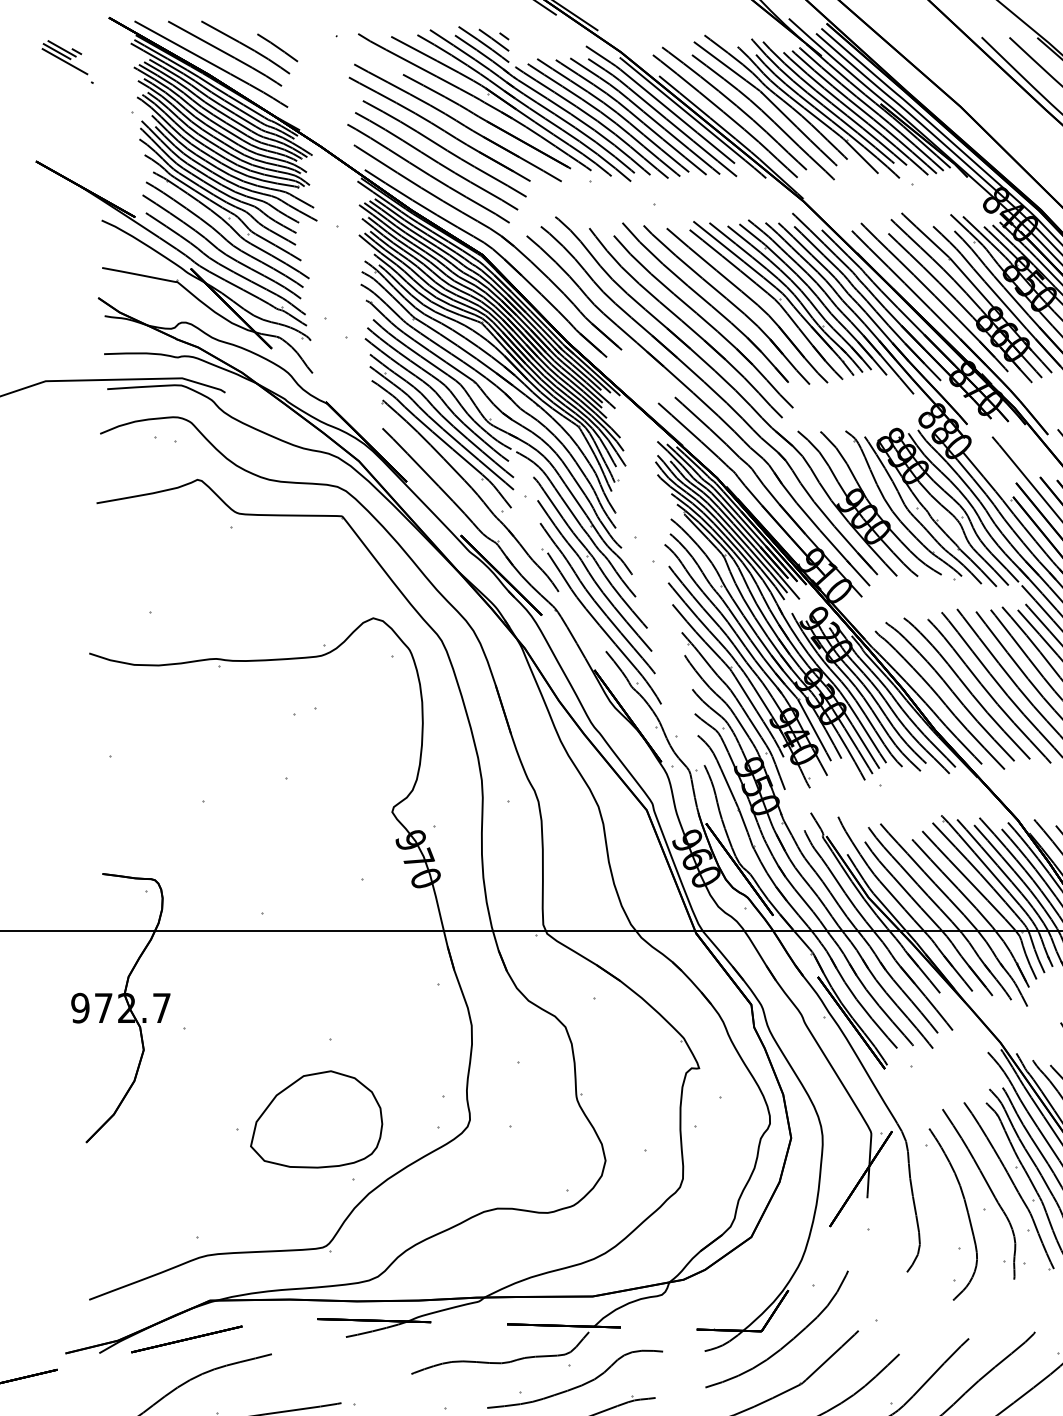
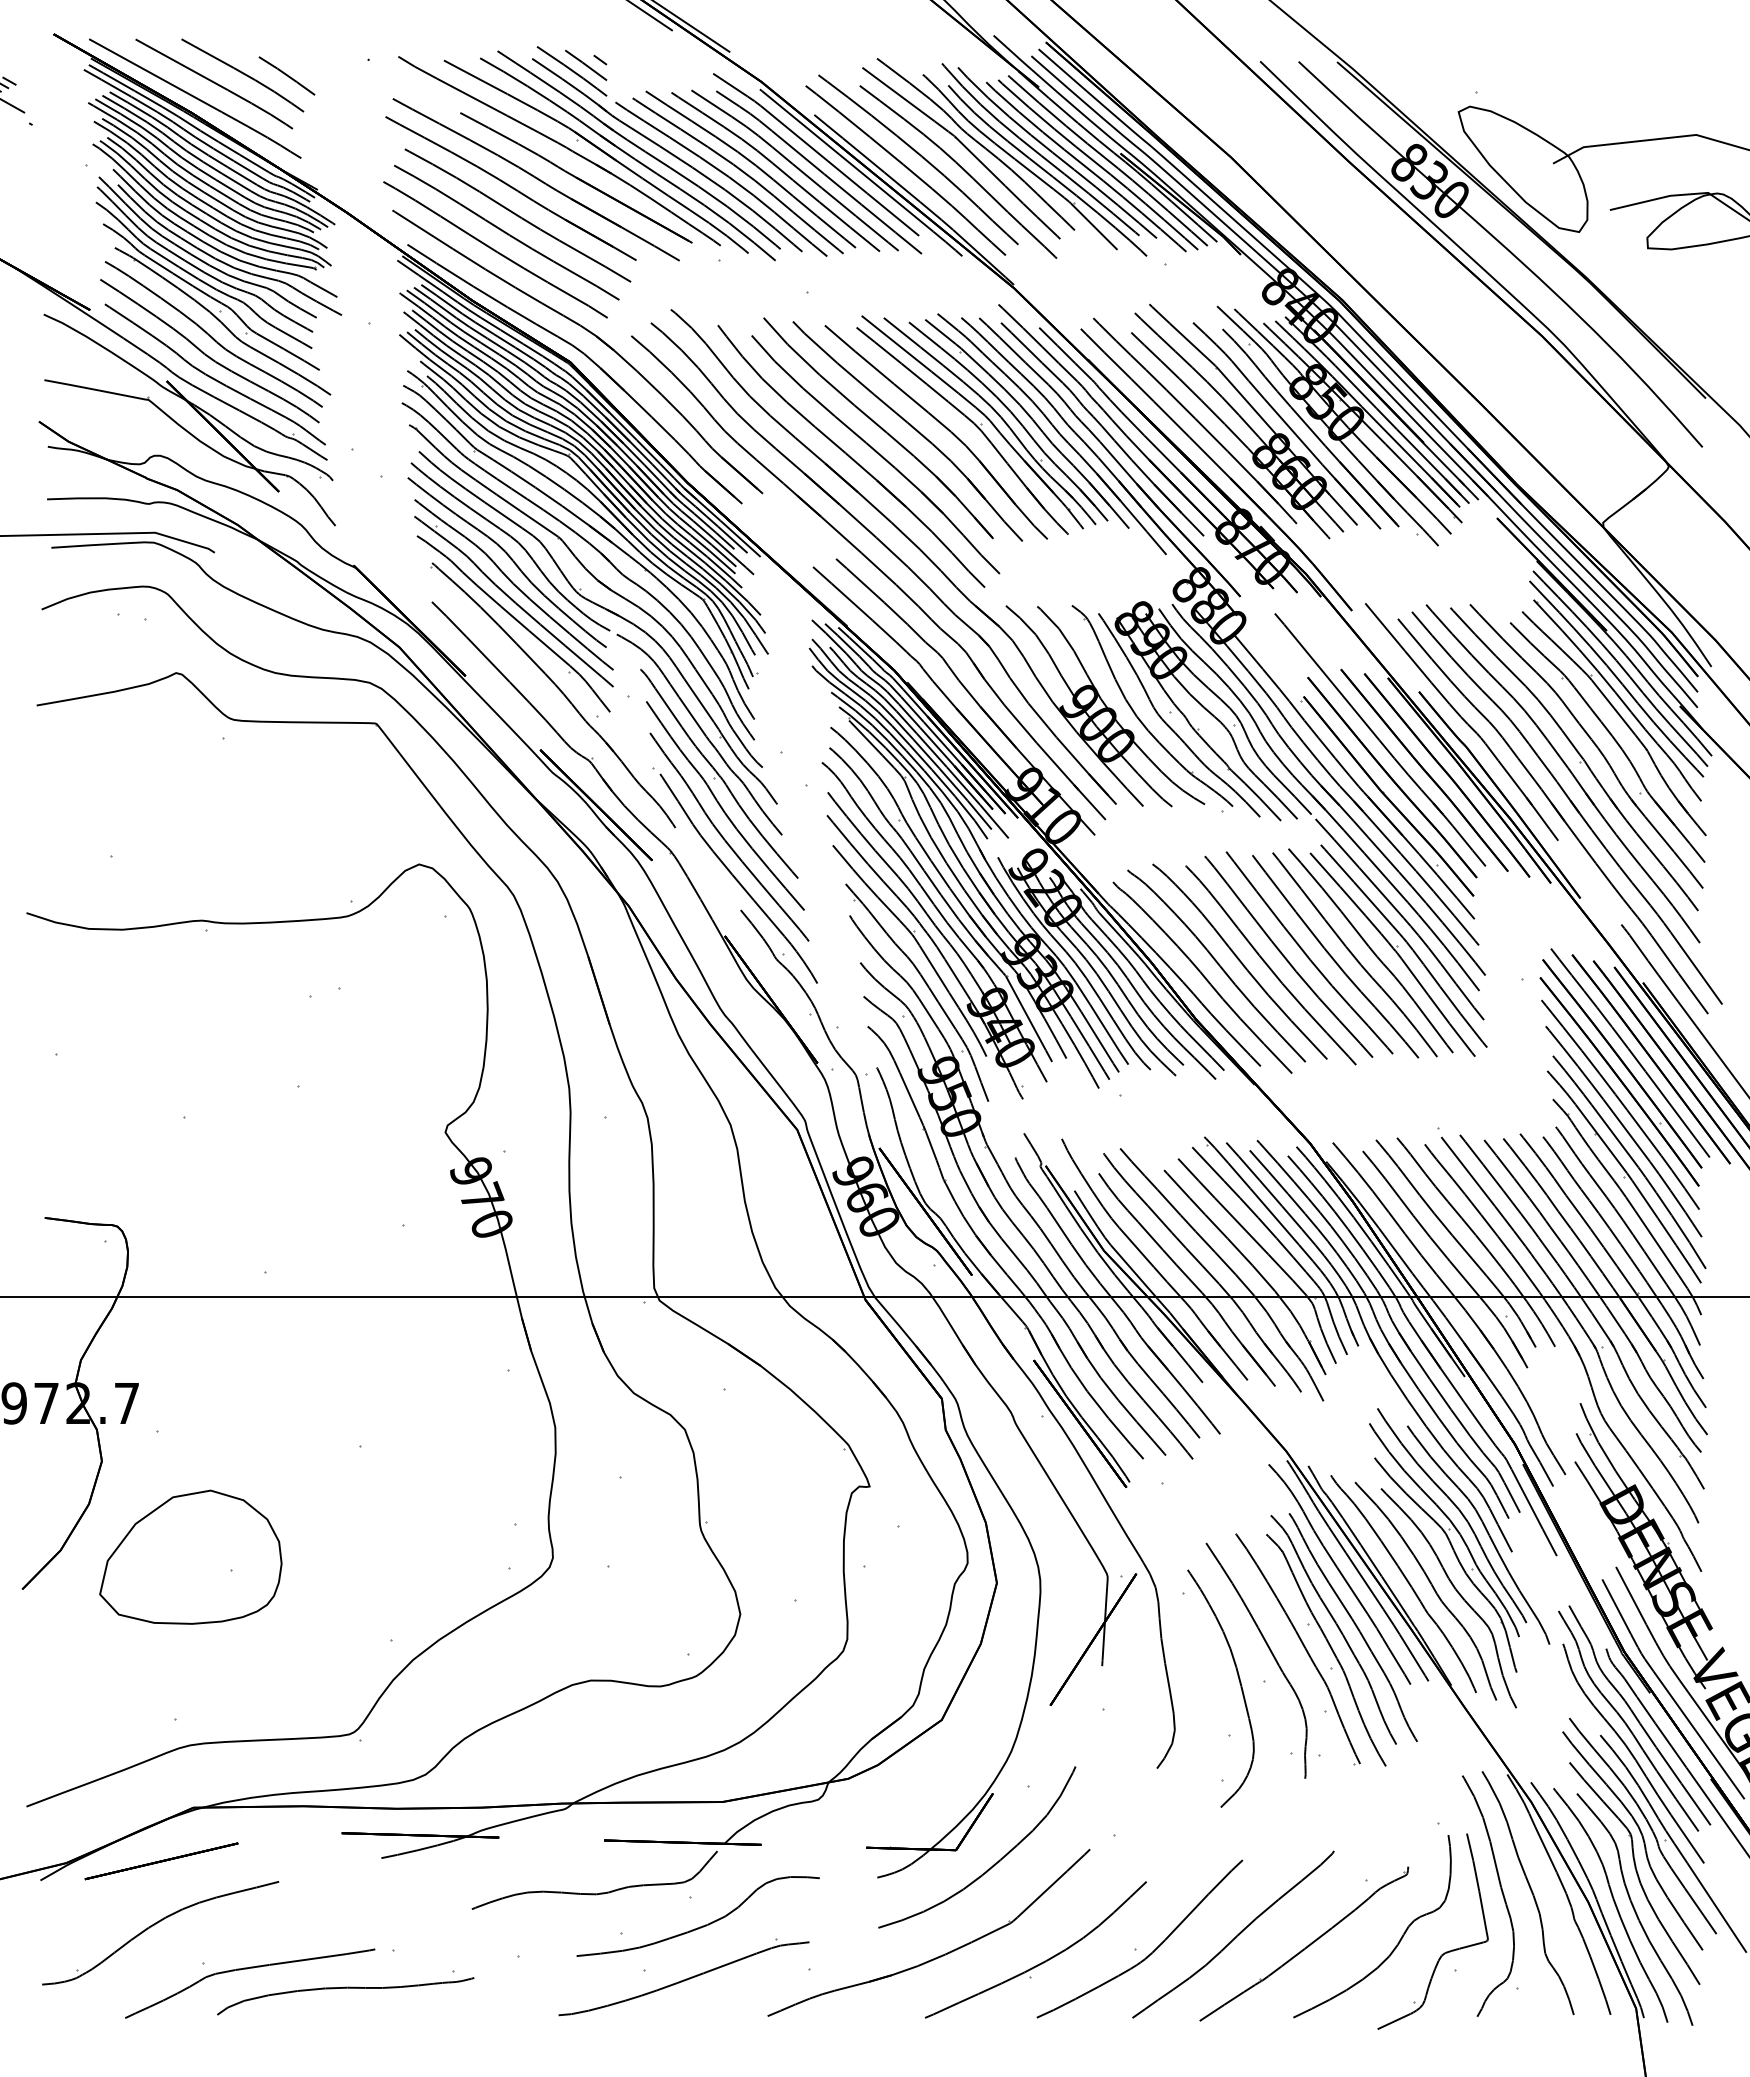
part: (316, 1118) -> (190, 1556), moved

